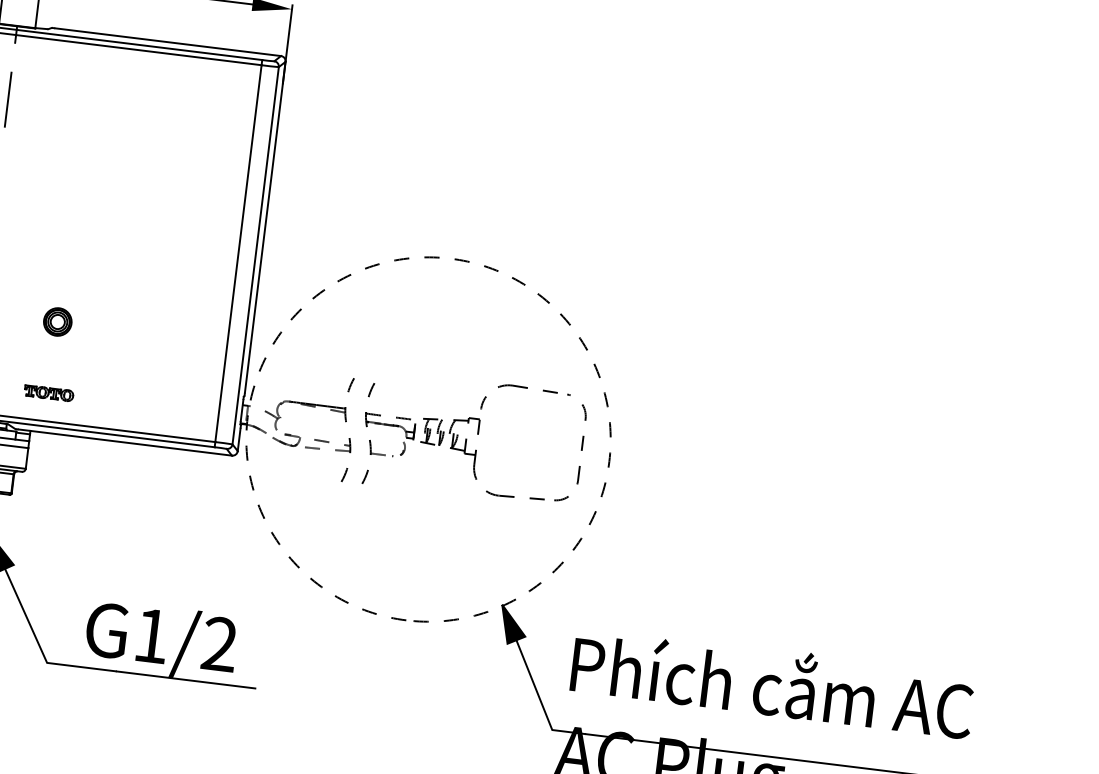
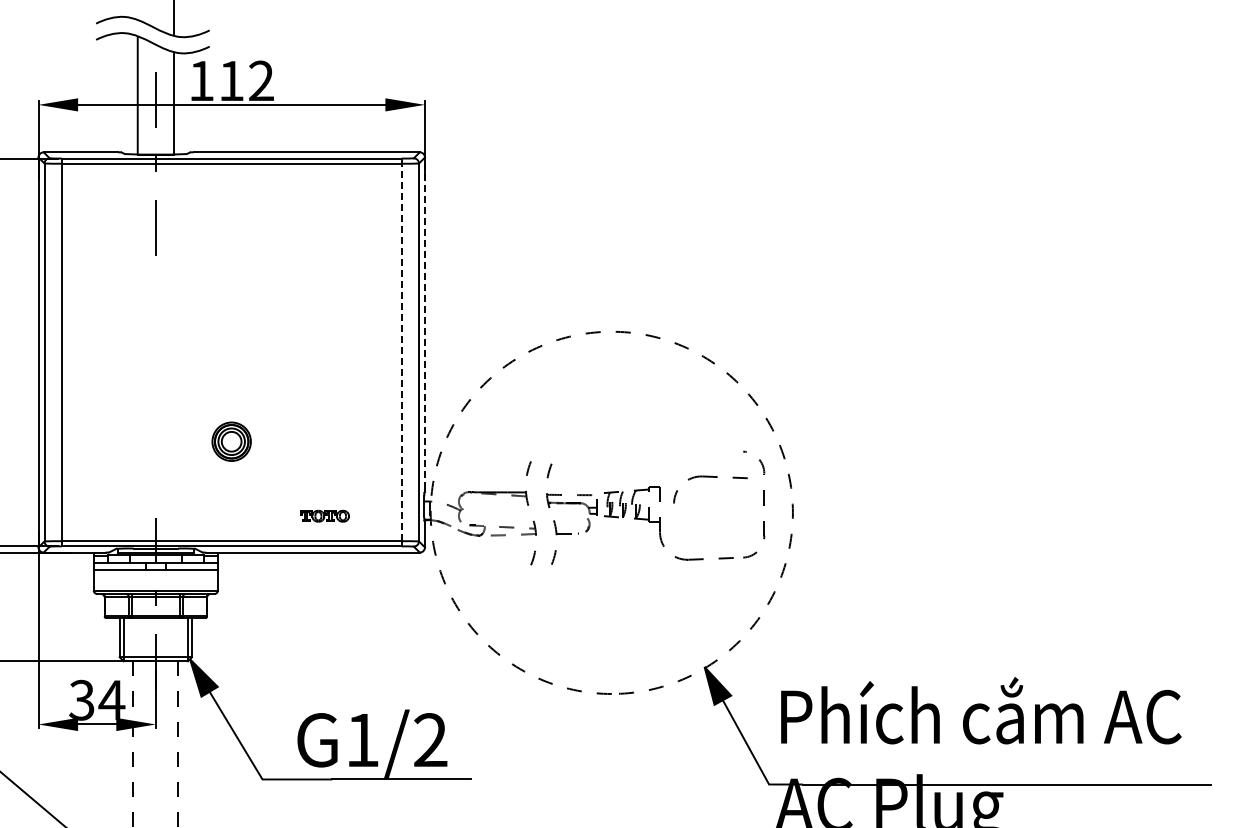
line: (264, 227) -> (424, 323), solid -> dashed
line: (238, 253) -> (401, 352), solid -> dashed
part: (57, 321) -> (231, 441), size x1.4
part: (520, 387) -> (710, 477), moved
part: (48, 392) -> (324, 515), moved

